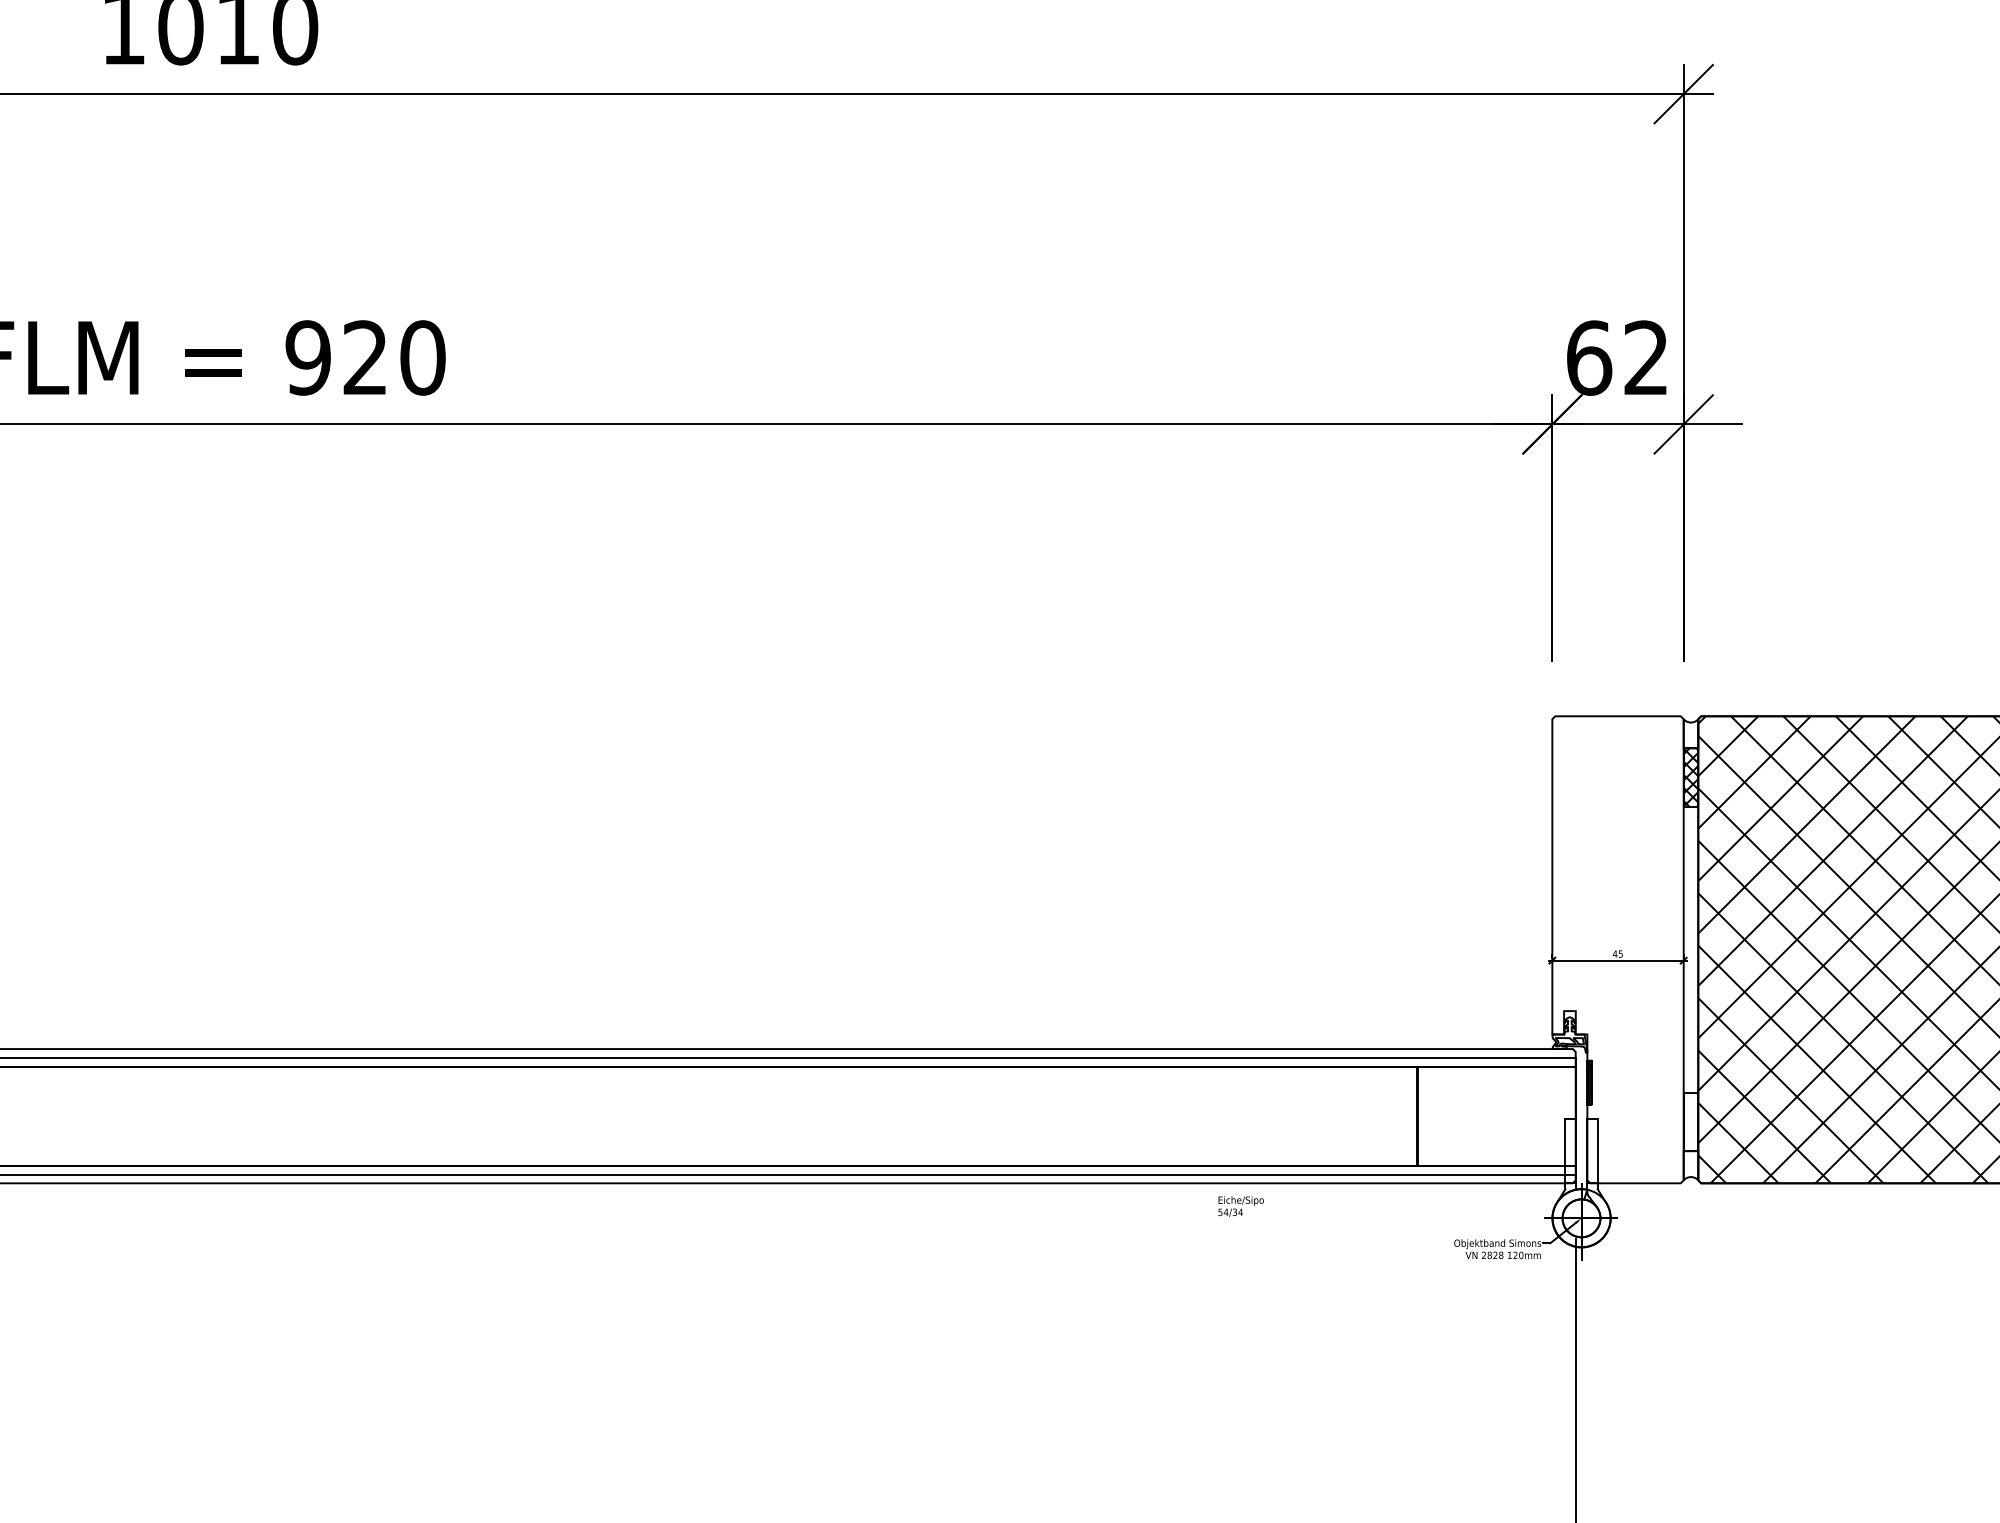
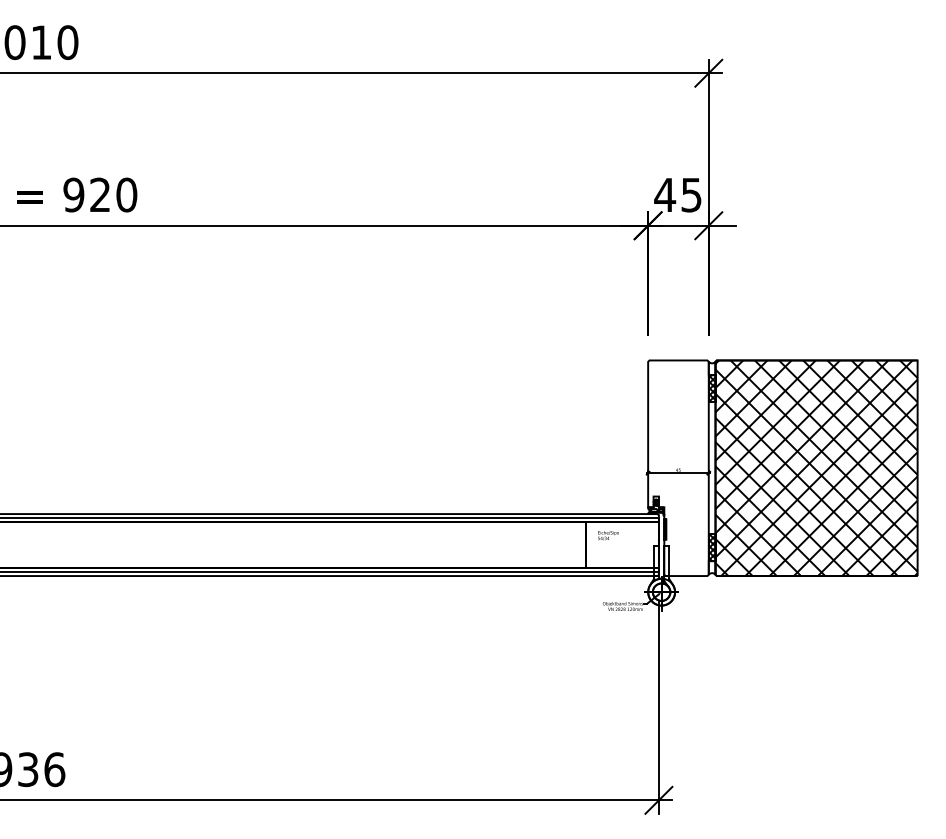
text: (1615, 356) -> (677, 194), 62 -> 45
hatch: (1689, 1121) -> (711, 547), added
text: (1241, 1205) -> (608, 535), moved

